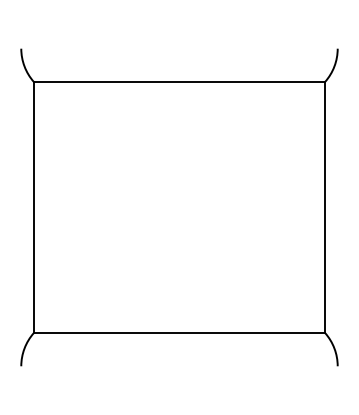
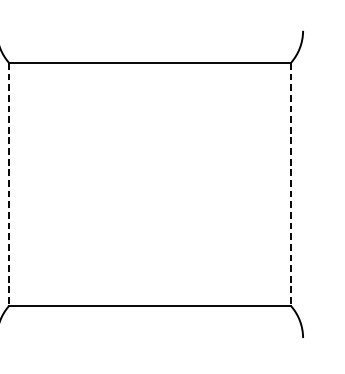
line: (33, 207) -> (8, 184), solid -> dashed
line: (325, 207) -> (291, 184), solid -> dashed

